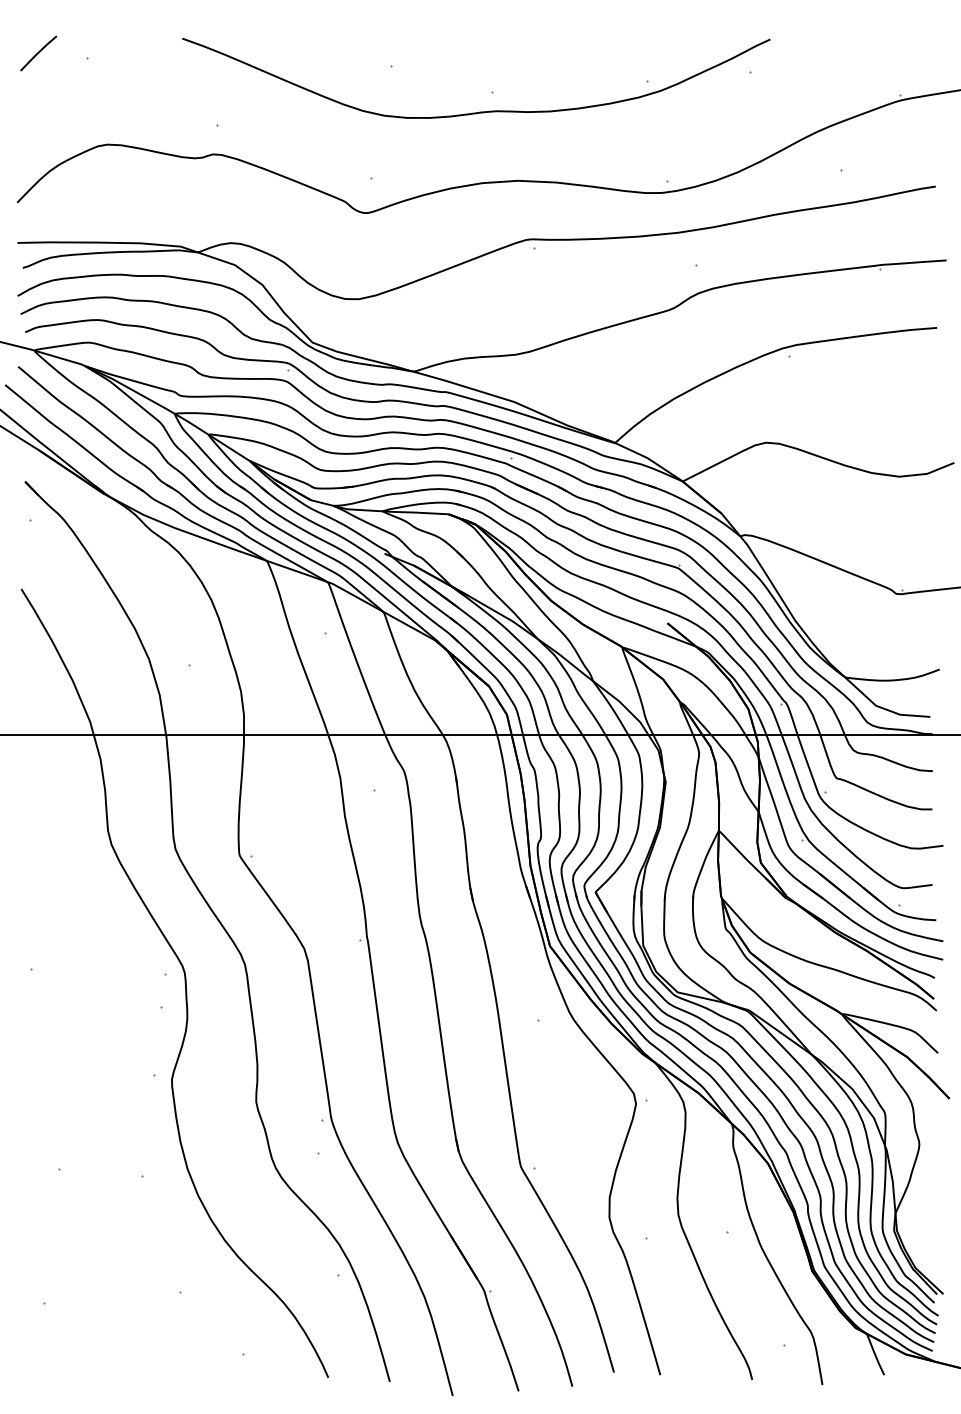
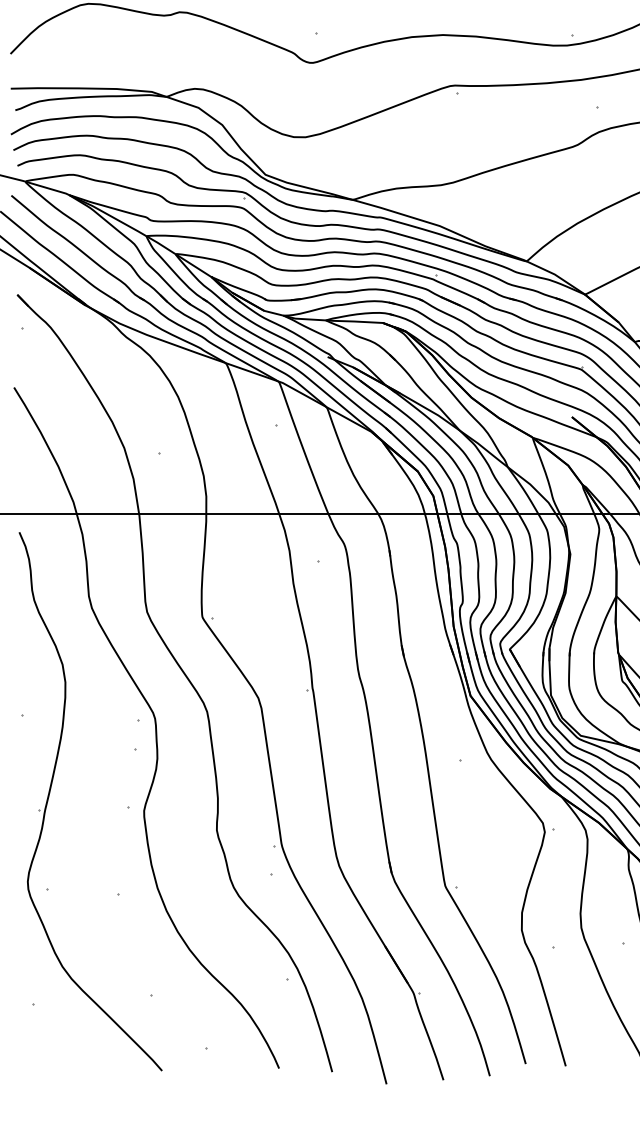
part: (63, 1058) -> (50, 792), added

